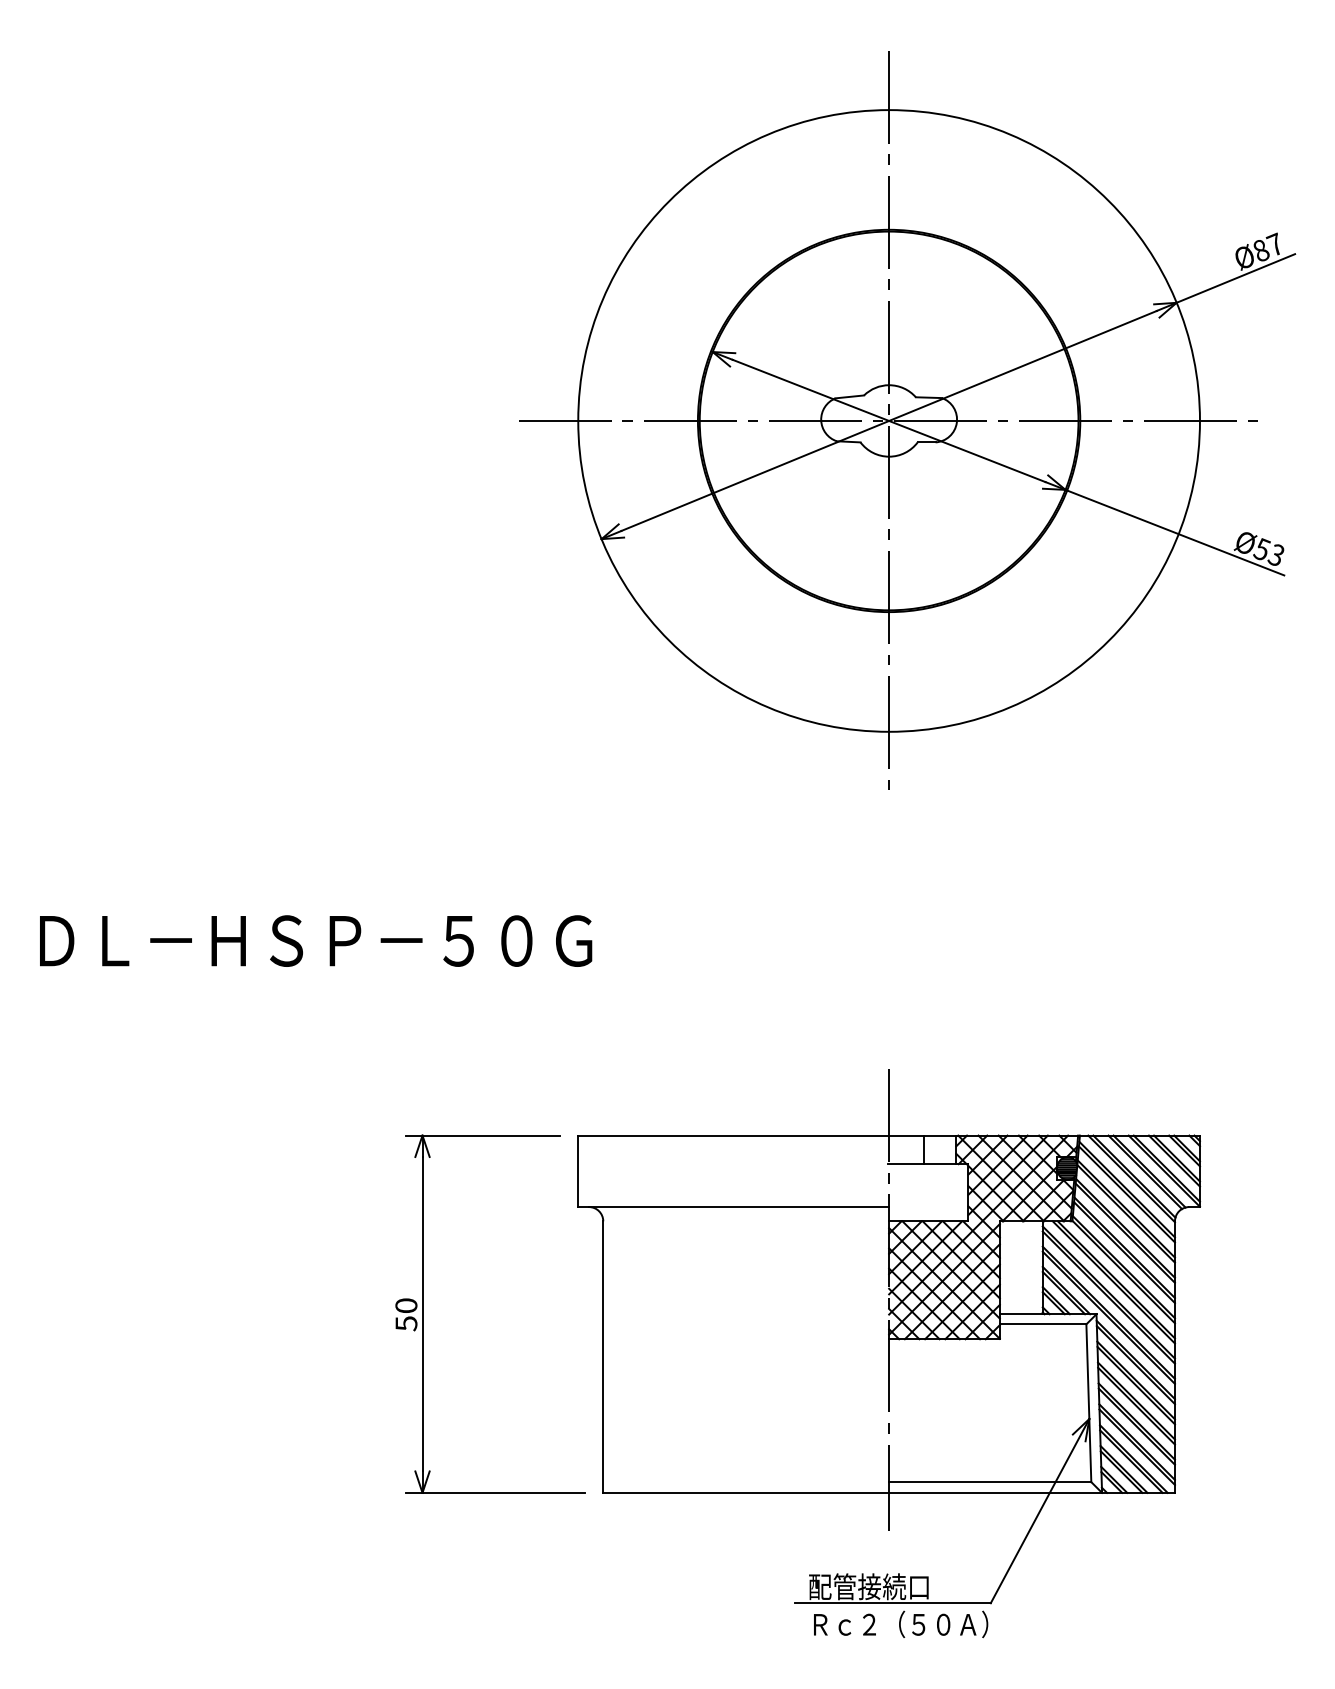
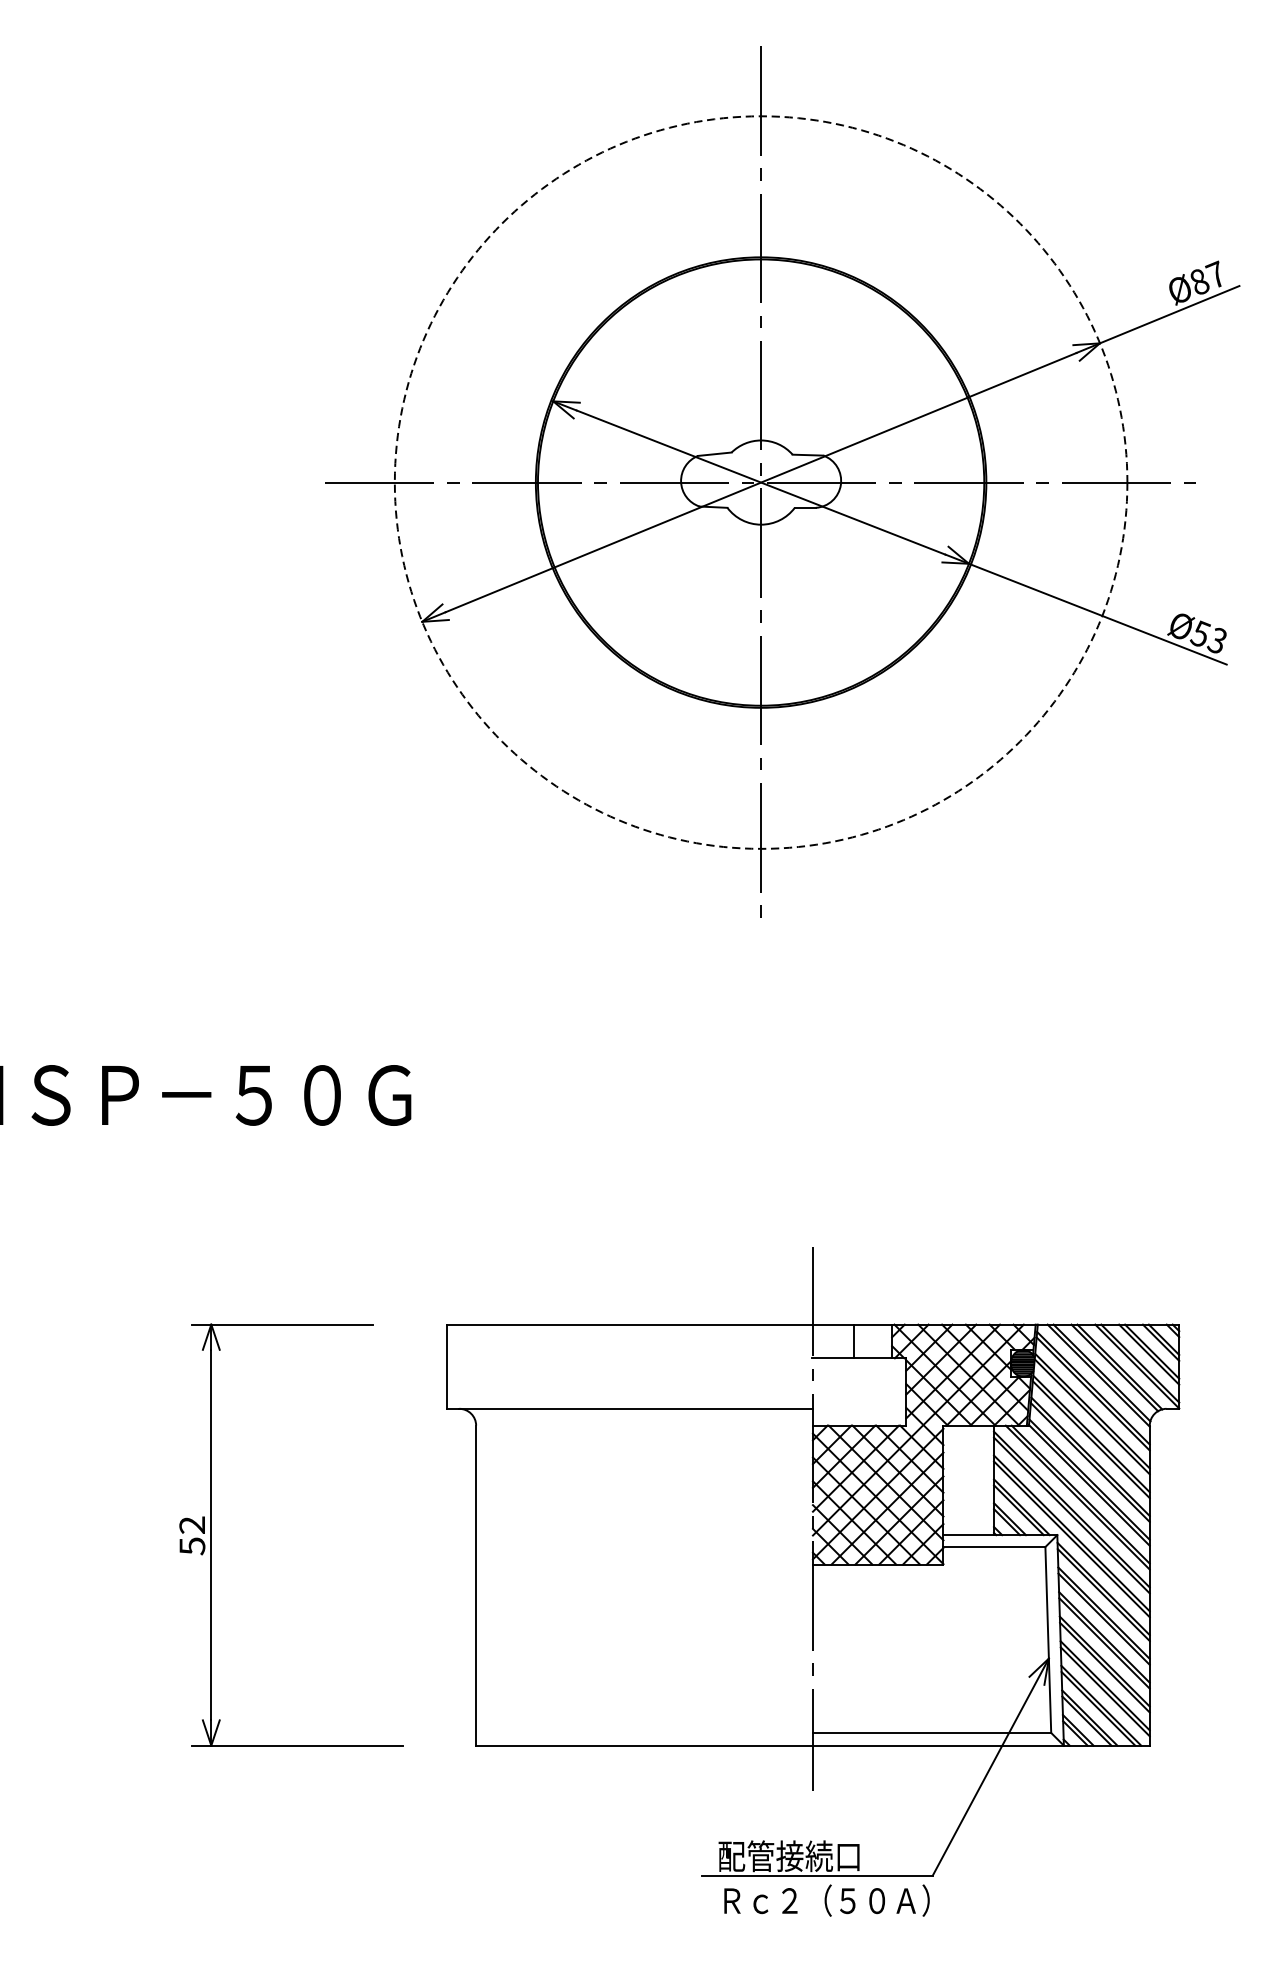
circle: (888, 420) -> (760, 482), solid -> dashed
text: (406, 1305) -> (192, 1524), 50 -> 52
part: (889, 1353) -> (813, 1581), moved

